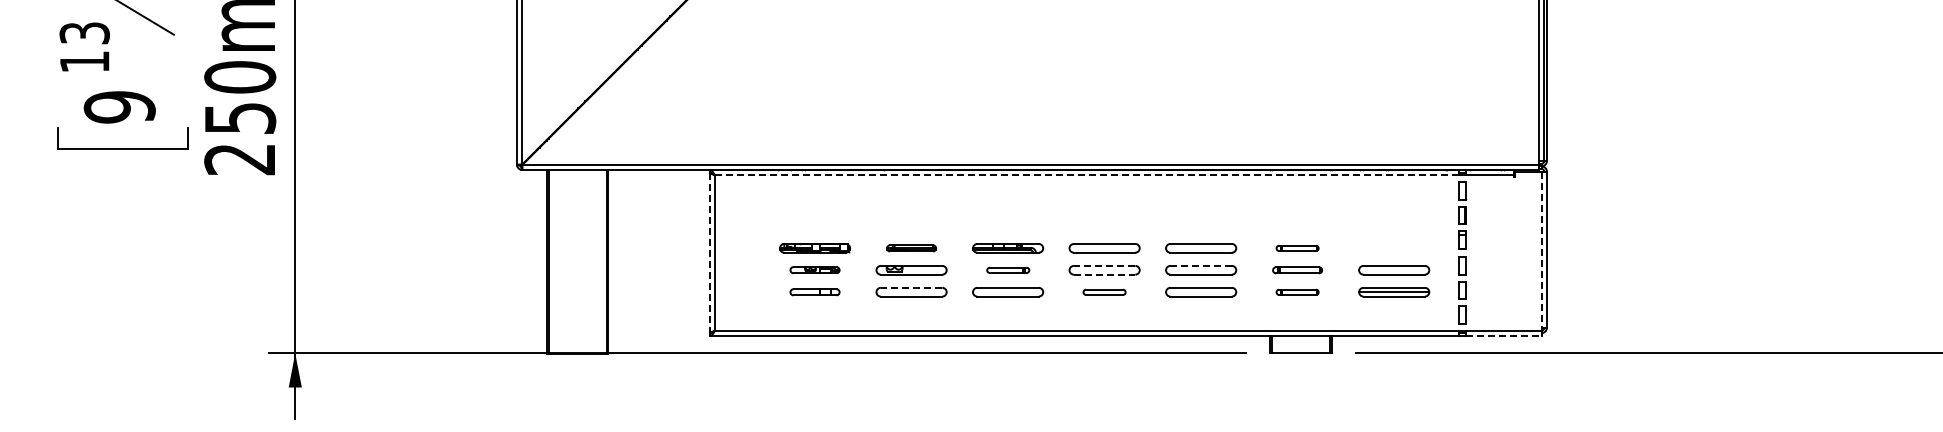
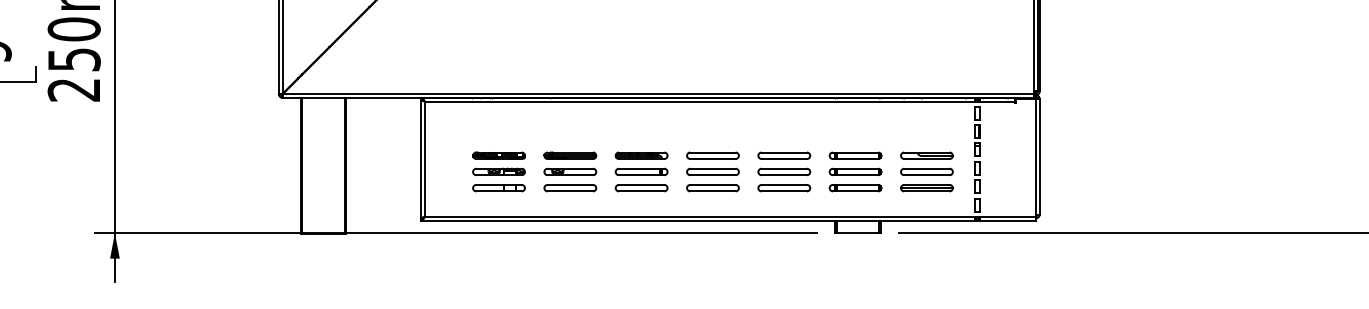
line: (1086, 175) -> (699, 101), dashed -> solid
part: (911, 248) -> (570, 155), size x1.43
part: (1297, 248) -> (855, 155), size x1.67
part: (1394, 248) -> (927, 155), added
line: (1541, 250) -> (1035, 157), dashed -> solid
line: (709, 253) -> (421, 159), dashed -> solid
line: (1104, 265) -> (712, 168), dashed -> solid
line: (1201, 265) -> (784, 168), dashed -> solid
part: (814, 269) -> (498, 171), size x1.43
part: (1008, 270) -> (641, 172), size x1.67
part: (1297, 270) -> (855, 172), size x1.43
line: (1104, 274) -> (712, 175), dashed -> solid
line: (911, 287) -> (570, 184), dashed -> solid
part: (814, 292) -> (498, 188), size x1.43
part: (1104, 292) -> (712, 188), size x1.67
part: (1297, 292) -> (855, 188), size x1.67
line: (1503, 336) -> (1007, 220), dashed -> solid

